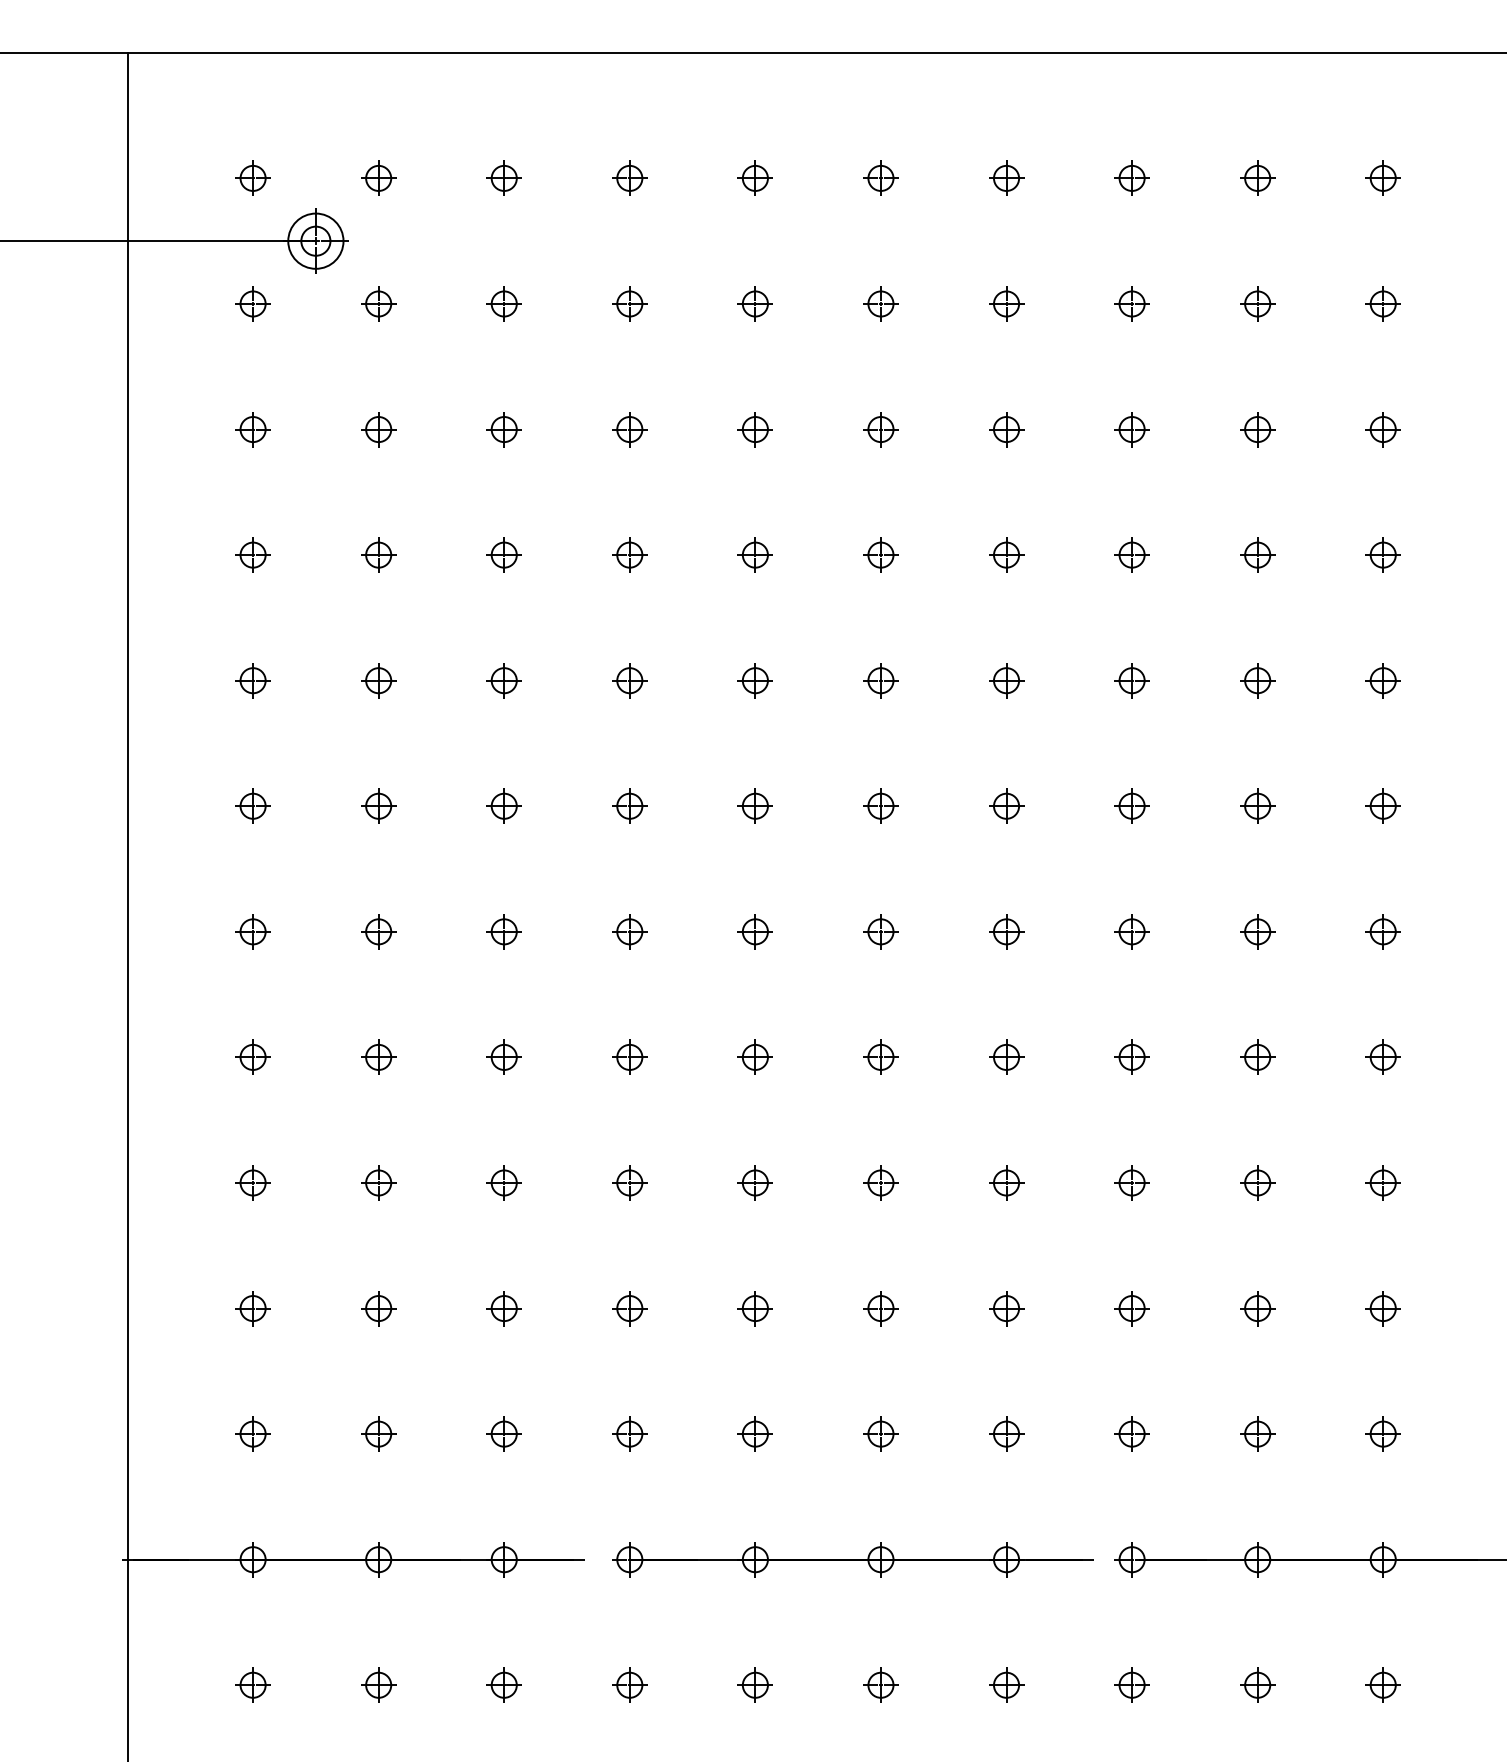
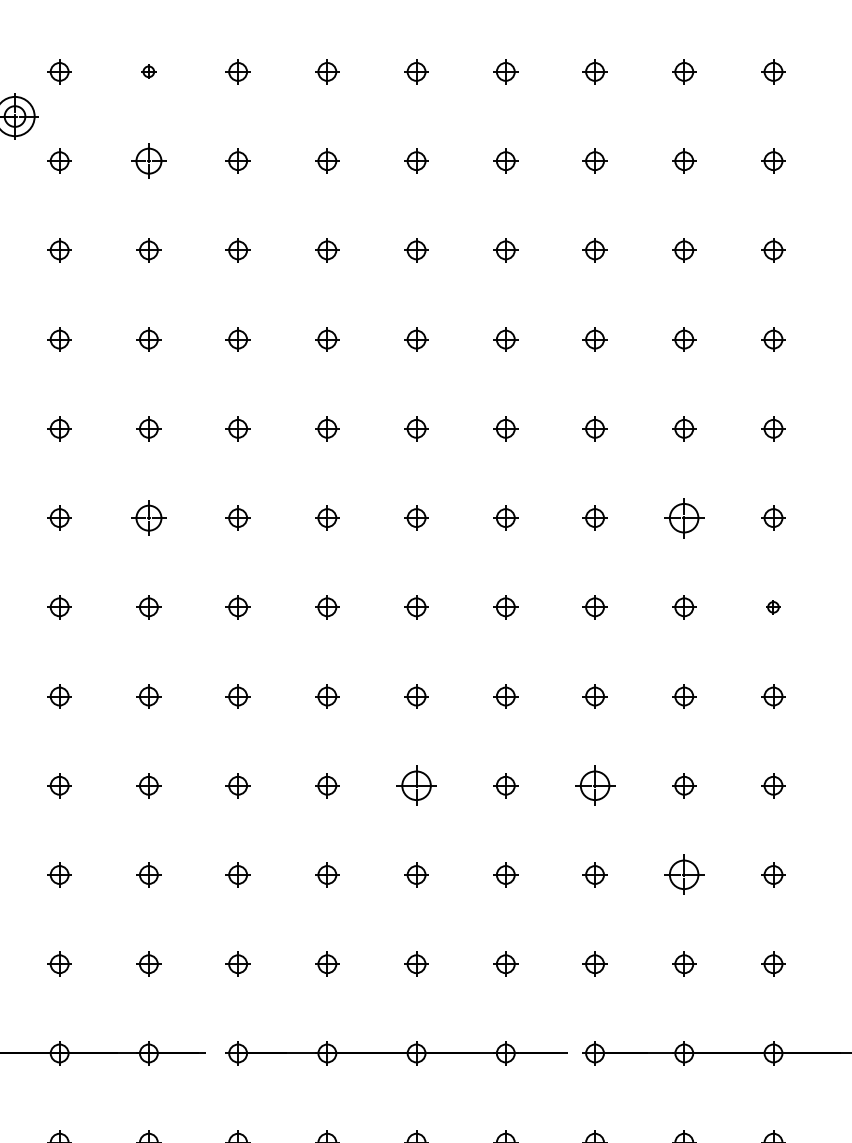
part: (503, 177) -> (148, 71), size x0.6
part: (503, 303) -> (148, 160), size x1.4
part: (503, 805) -> (148, 517), size x1.4
part: (1257, 805) -> (684, 517), size x1.6
part: (1382, 931) -> (772, 607), size x0.6
part: (880, 1182) -> (416, 785), size x1.6
part: (1131, 1182) -> (594, 785), size x1.6
part: (1257, 1308) -> (684, 874), size x1.6

